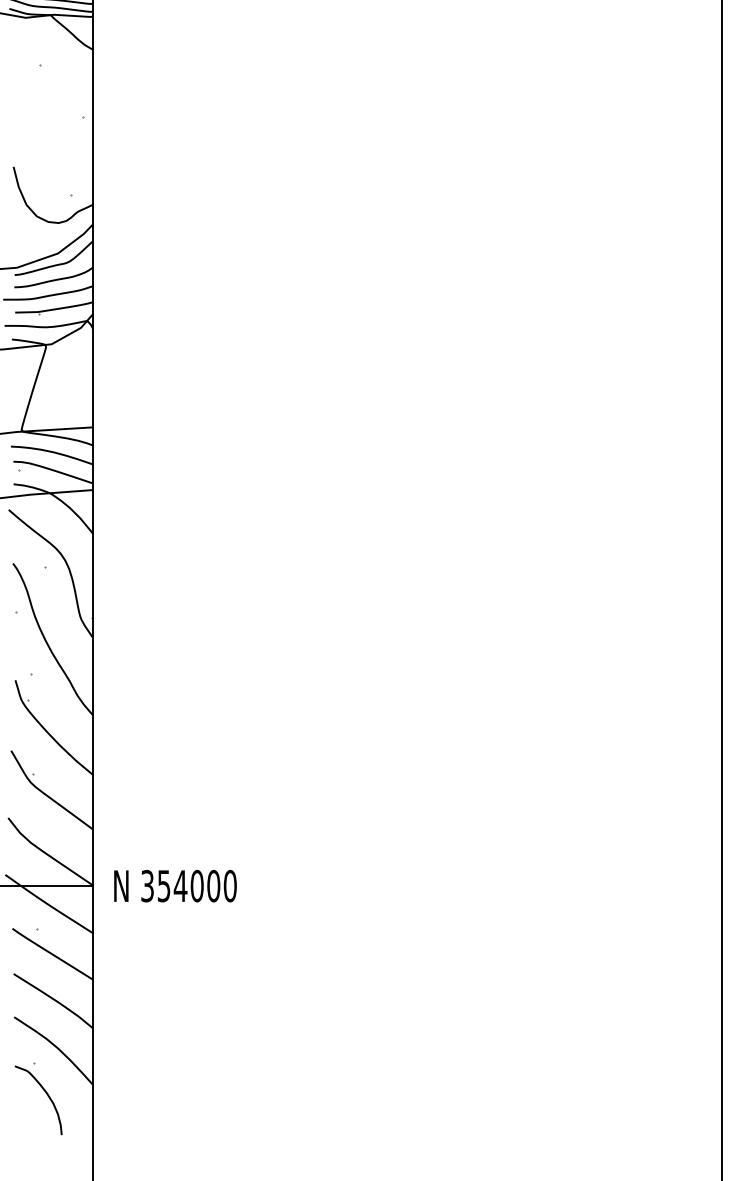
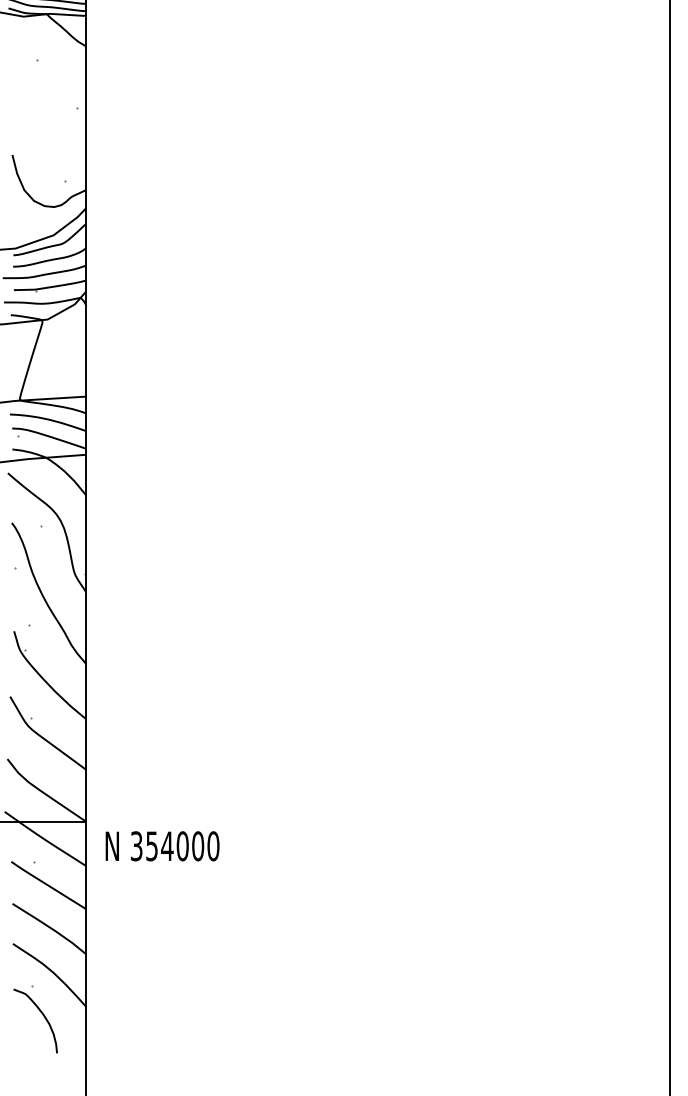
text: (175, 886) -> (162, 846), moved

